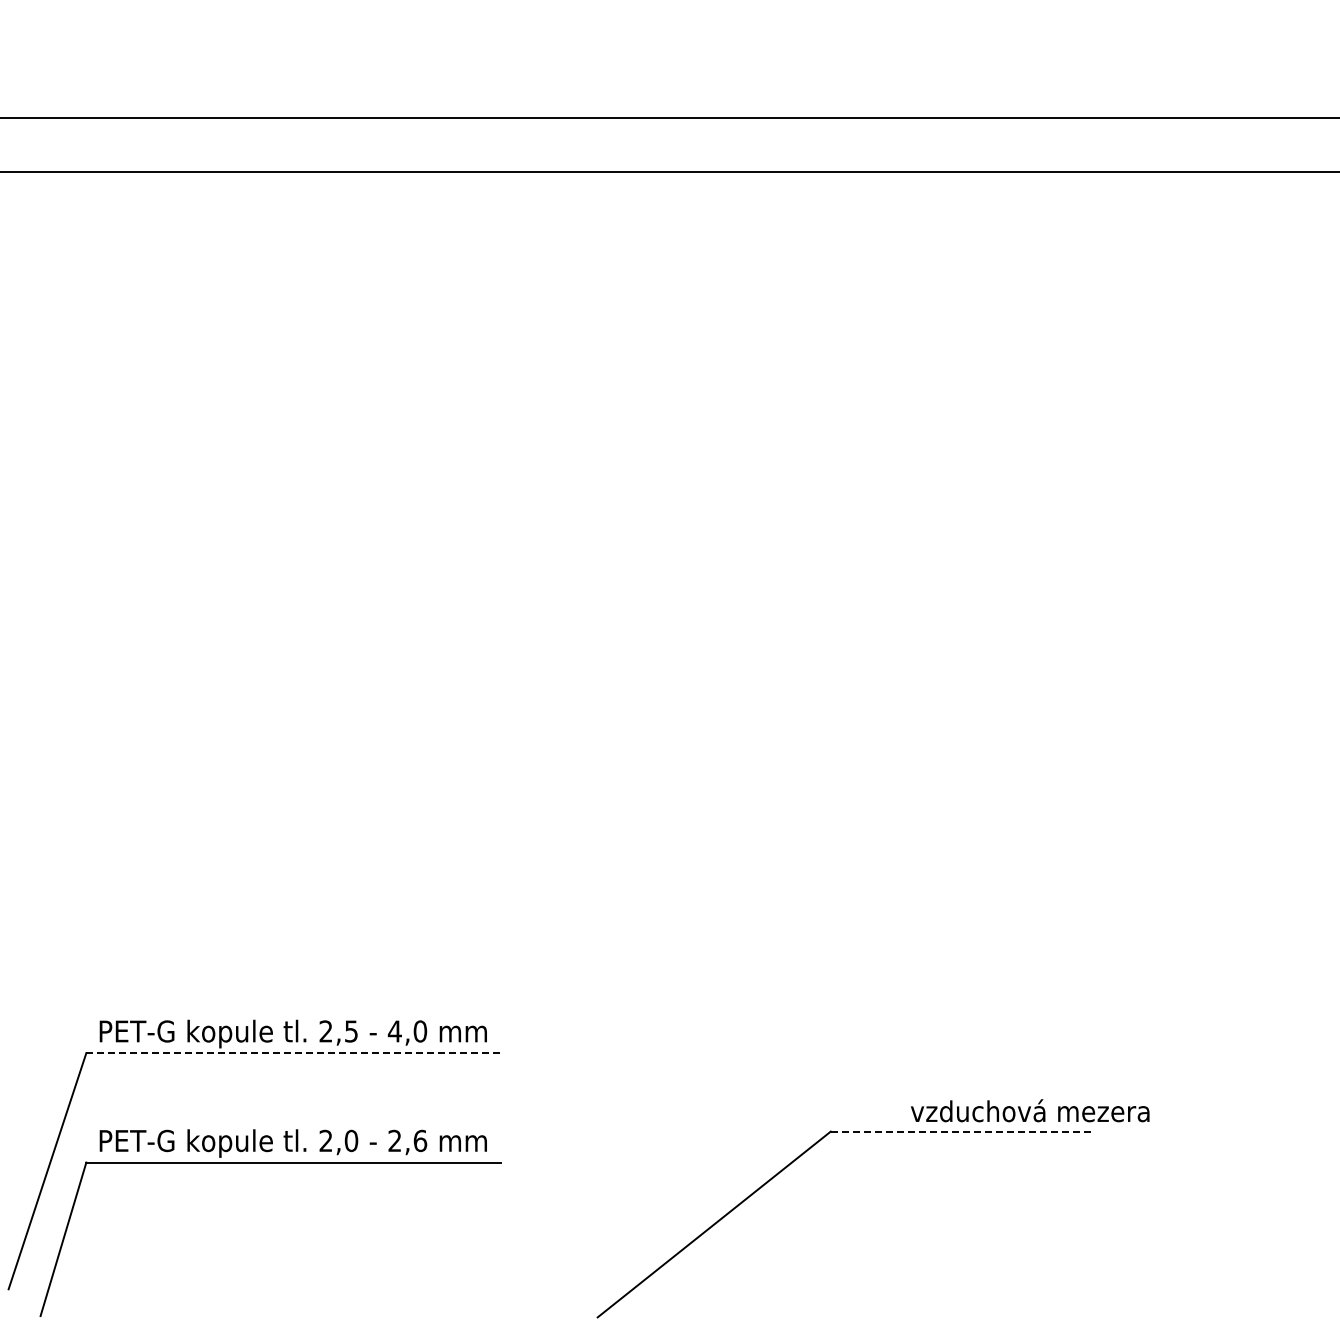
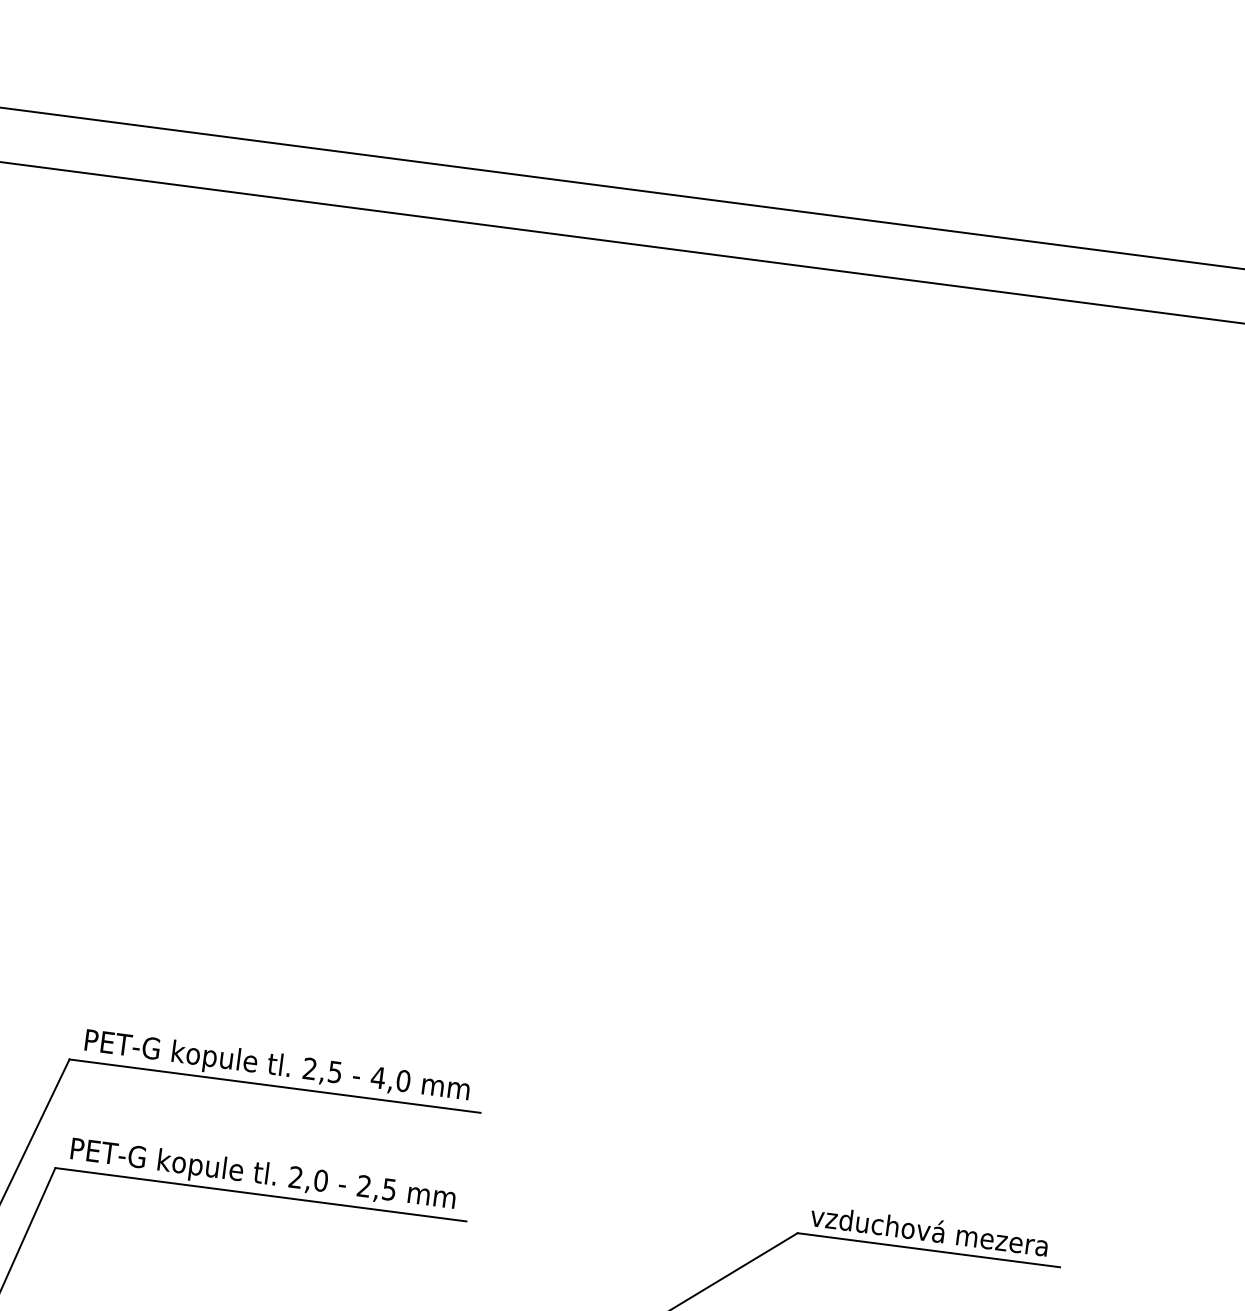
line: (294, 1053) -> (275, 1086), dashed -> solid
text: (1030, 1110) -> (929, 1230), moved
line: (963, 1131) -> (929, 1250), dashed -> solid
text: (420, 1140) -> (389, 1189), 2,6 -> 2,5

